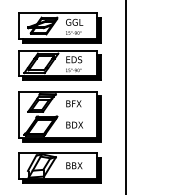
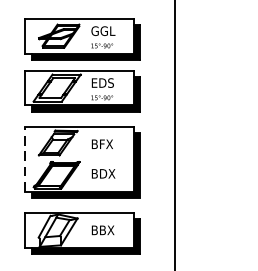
line: (18, 114) -> (25, 159), solid -> dashed

